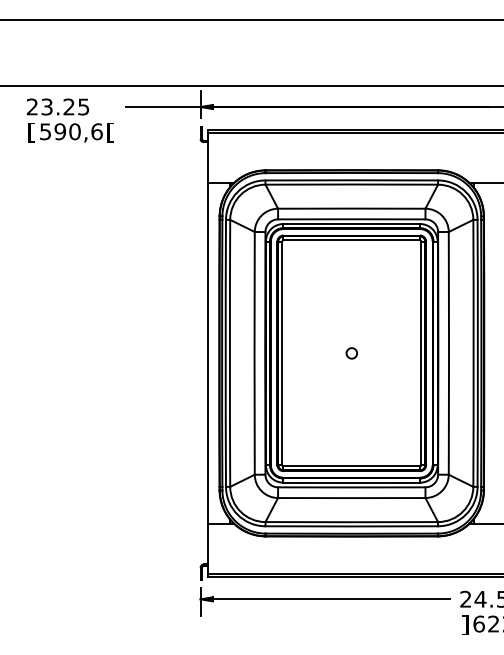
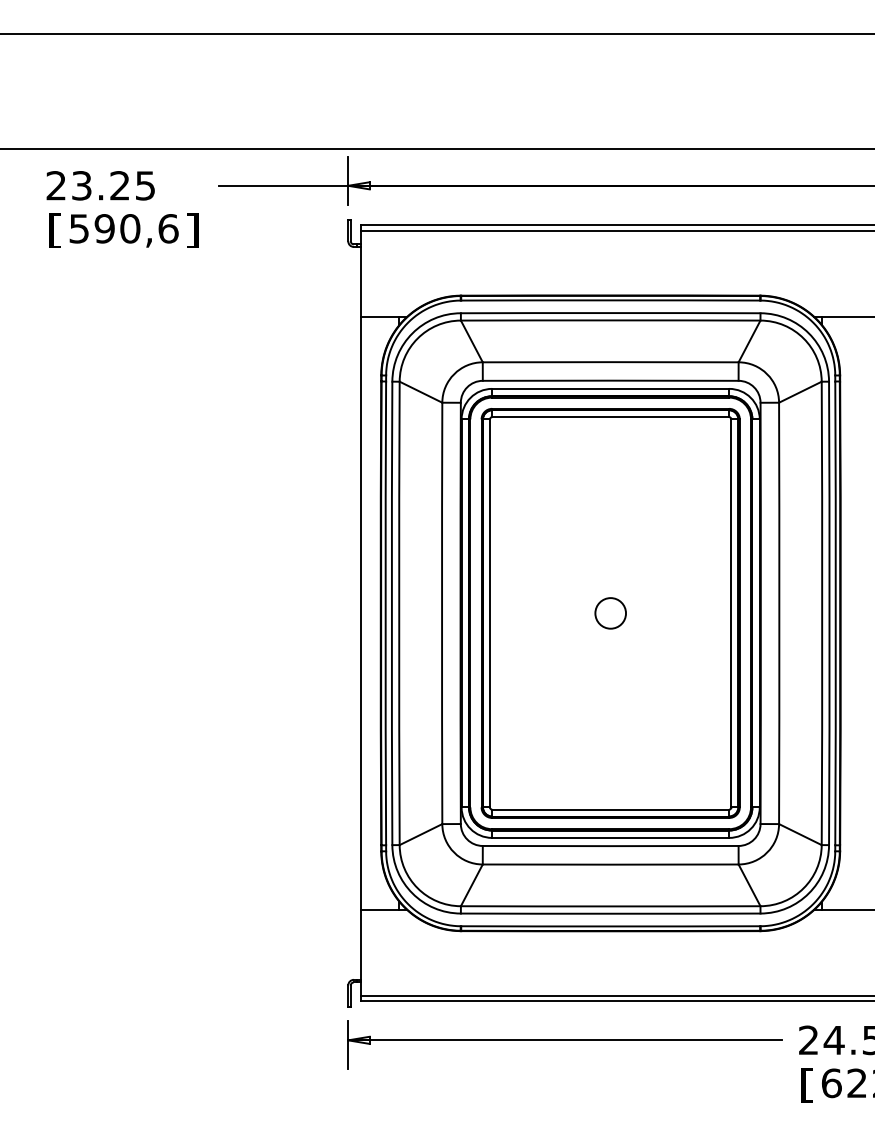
text: (110, 132) -> (191, 230), [ -> ]
circle: (351, 353) -> (610, 613), size x1.67
text: (465, 625) -> (808, 1085), ] -> [

